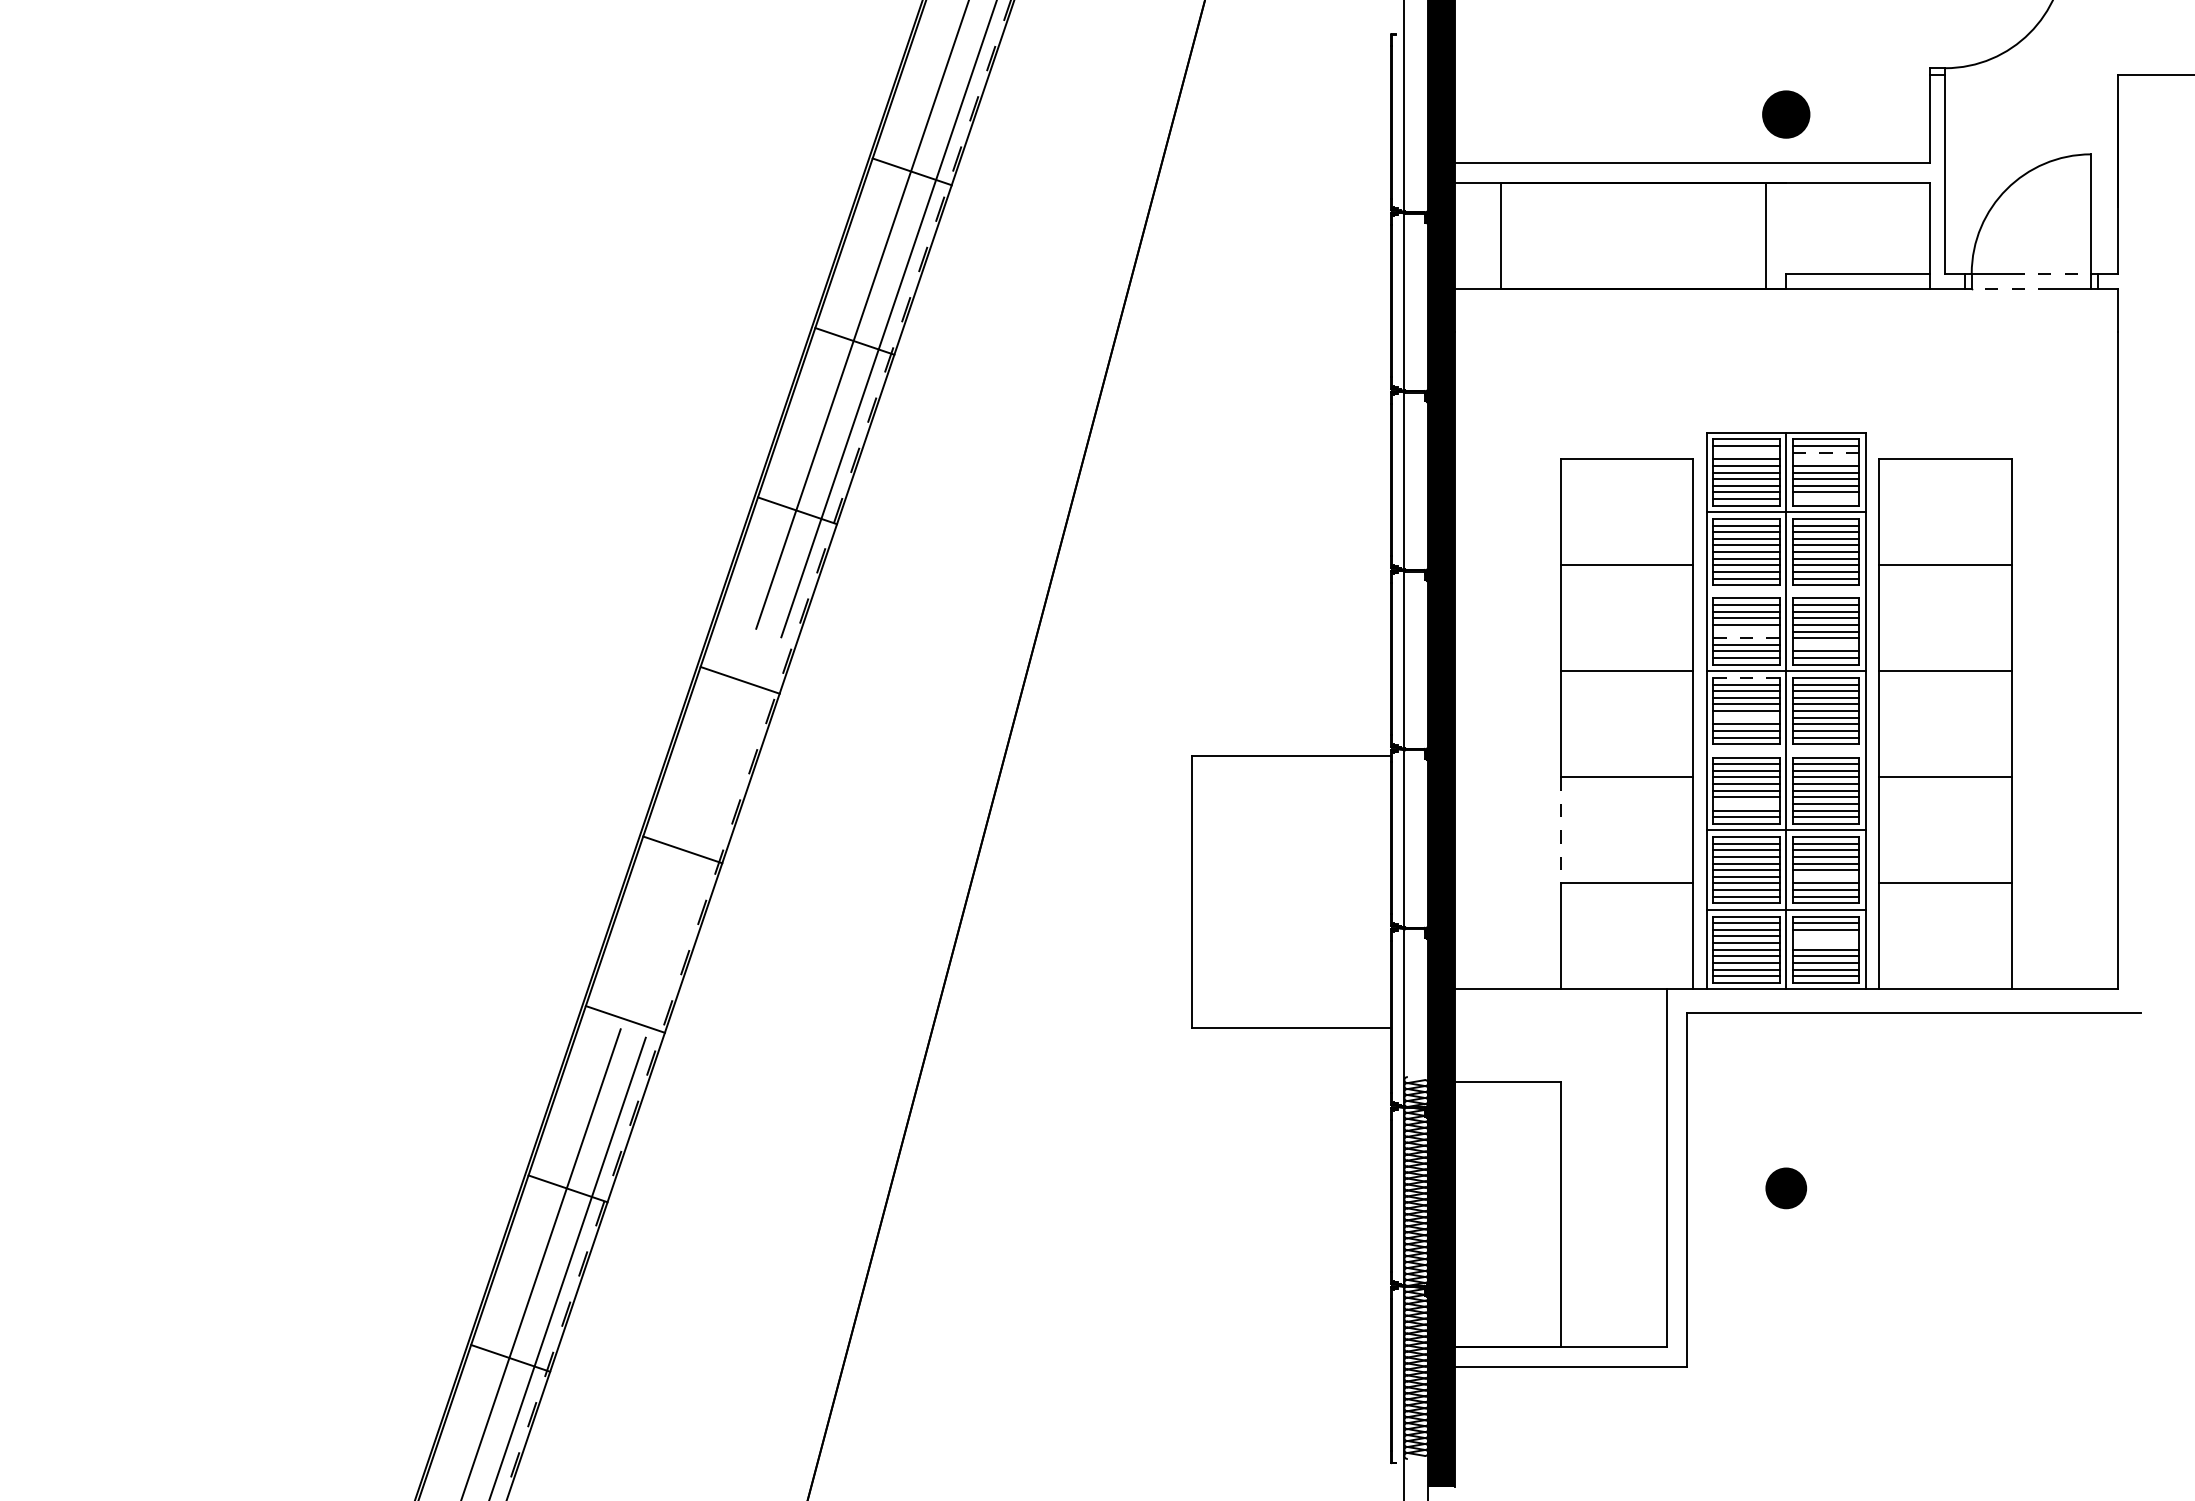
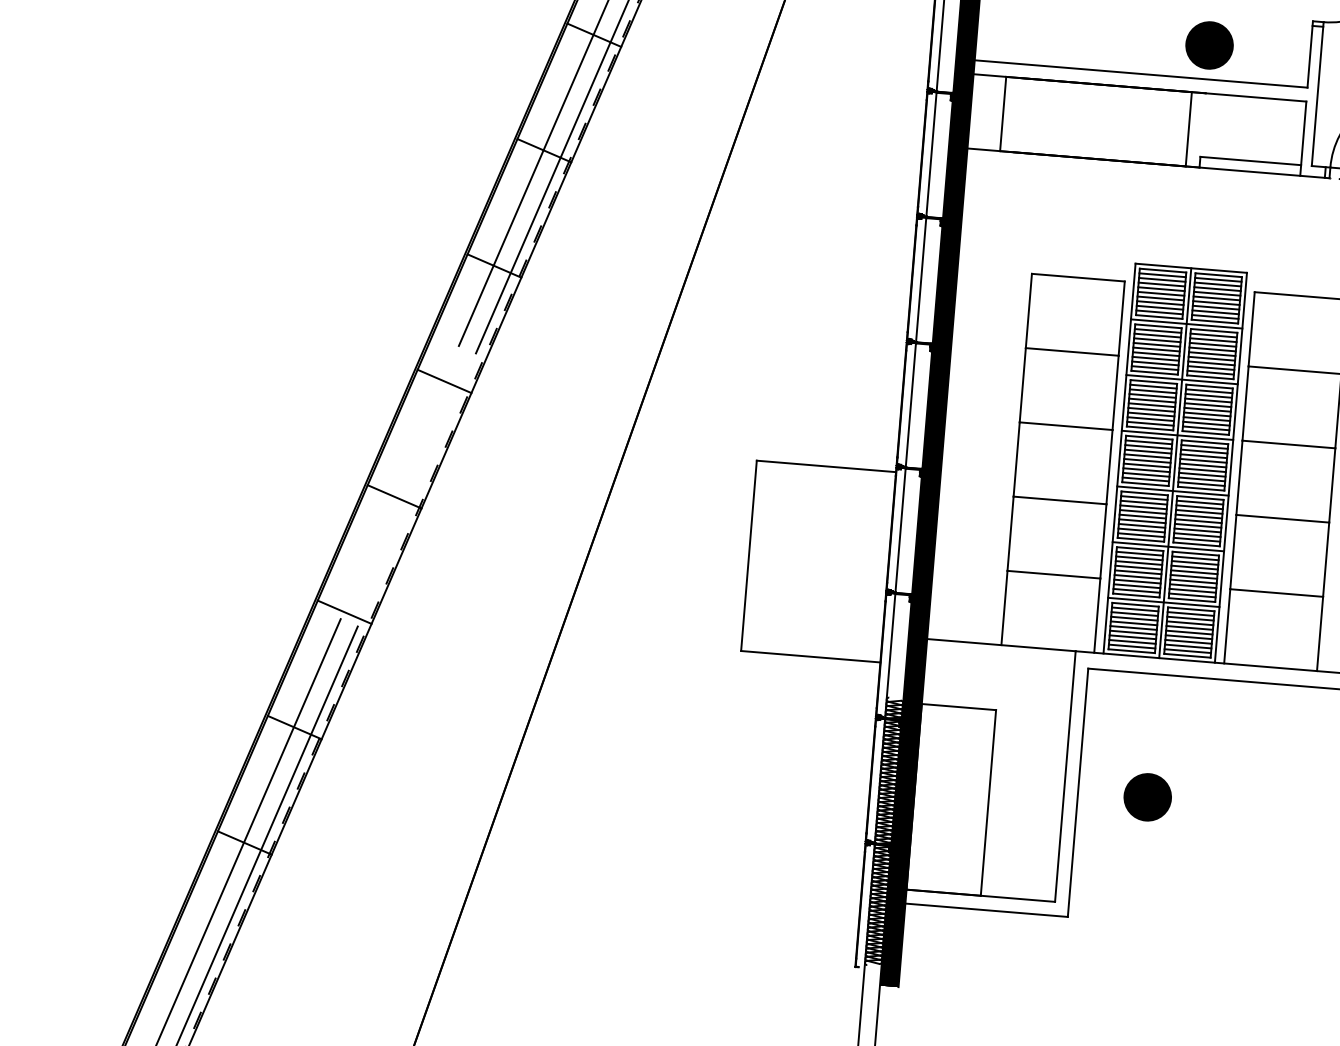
part: (1786, 114) -> (1209, 45), size x1.43
line: (1746, 452) -> (1162, 279), added
line: (1826, 452) -> (1218, 284), dashed -> solid
line: (1825, 459) -> (1217, 289), added
line: (1825, 499) -> (1214, 317), added
line: (1785, 591) -> (1181, 379), added
line: (1746, 631) -> (1152, 405), added
line: (1746, 638) -> (1151, 410), dashed -> solid
line: (1825, 644) -> (1206, 418), added
line: (1746, 677) -> (1149, 437), dashed -> solid
line: (1746, 717) -> (1147, 465), added
line: (1785, 750) -> (1172, 490), added
line: (1746, 803) -> (1142, 525), added
line: (1560, 830) -> (1010, 533), dashed -> solid
line: (1825, 876) -> (1193, 581), added
line: (1825, 936) -> (1189, 623), added
line: (1825, 943) -> (1189, 628), added
part: (1786, 1188) -> (1148, 797), size x1.67

